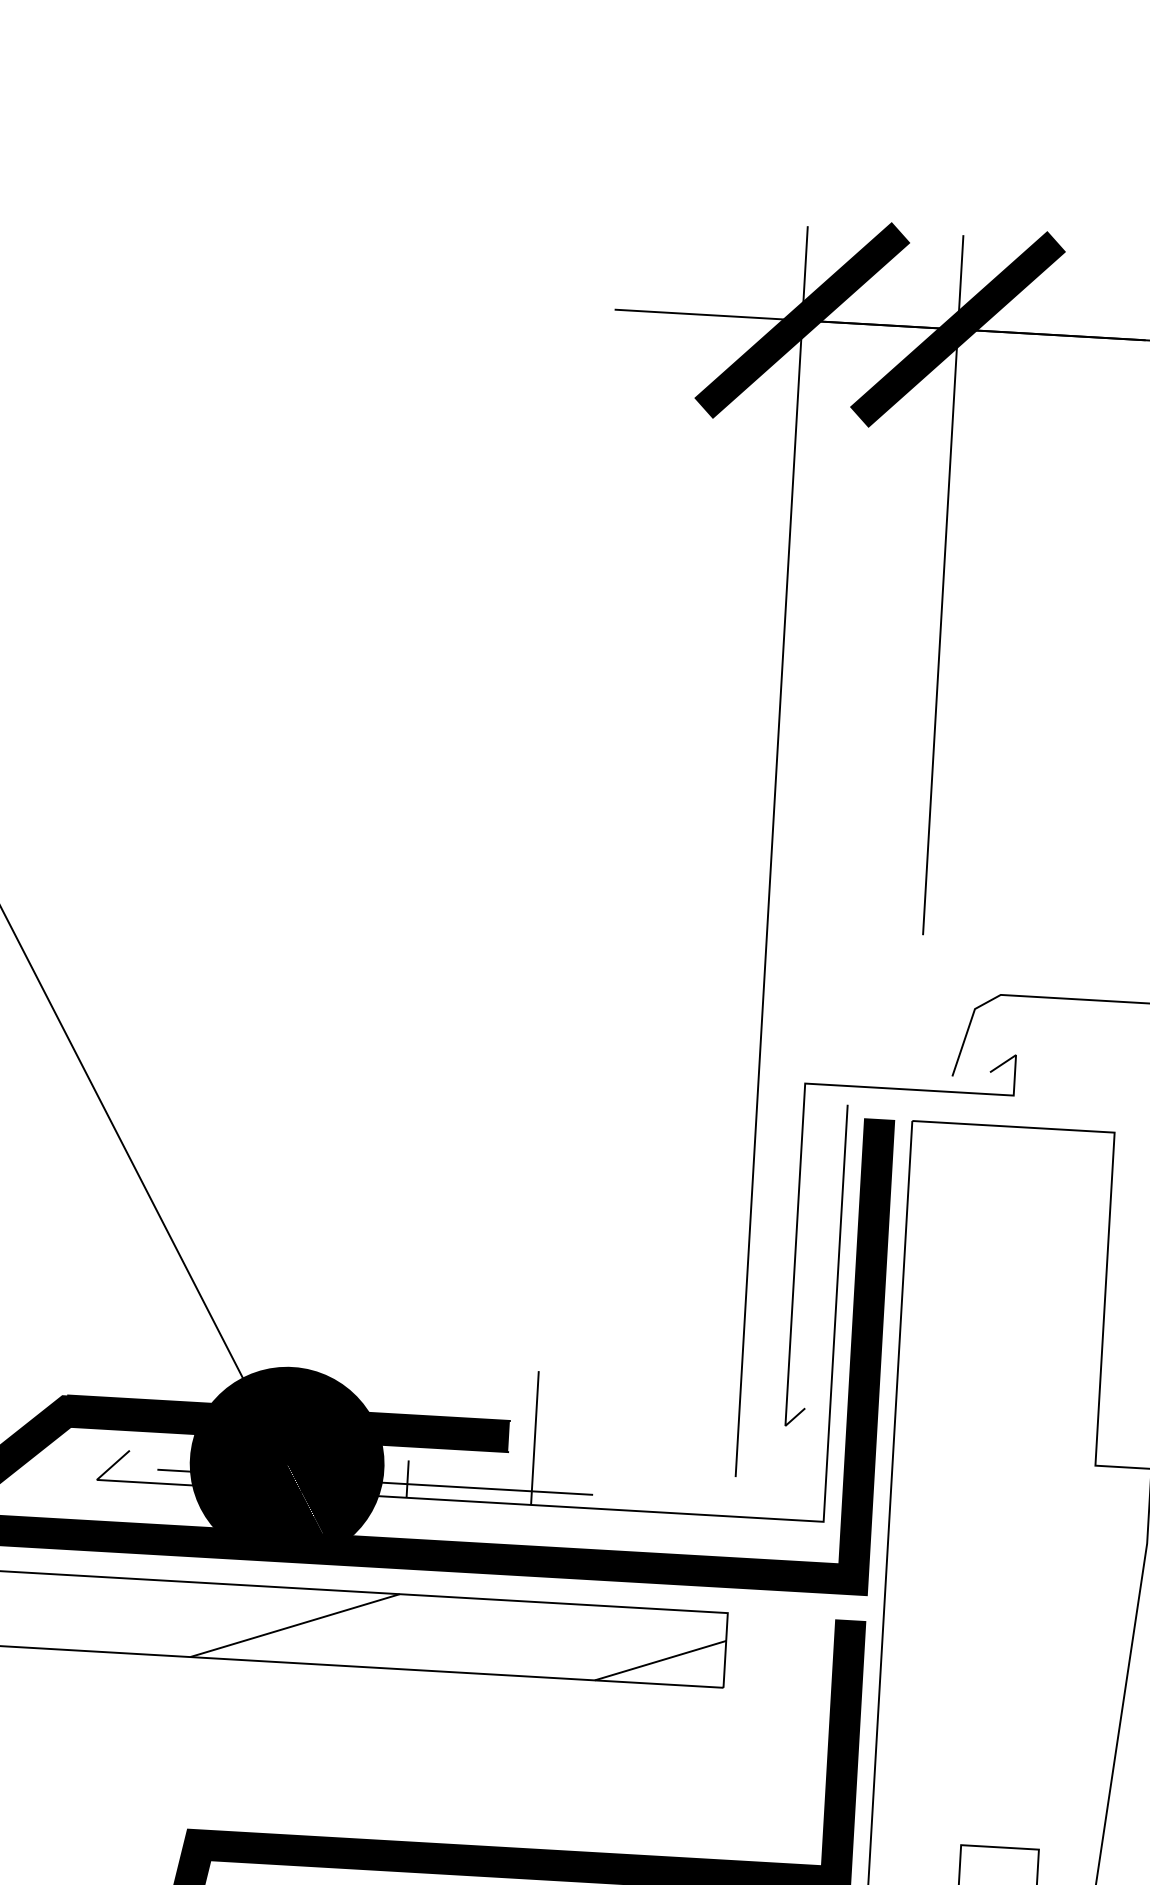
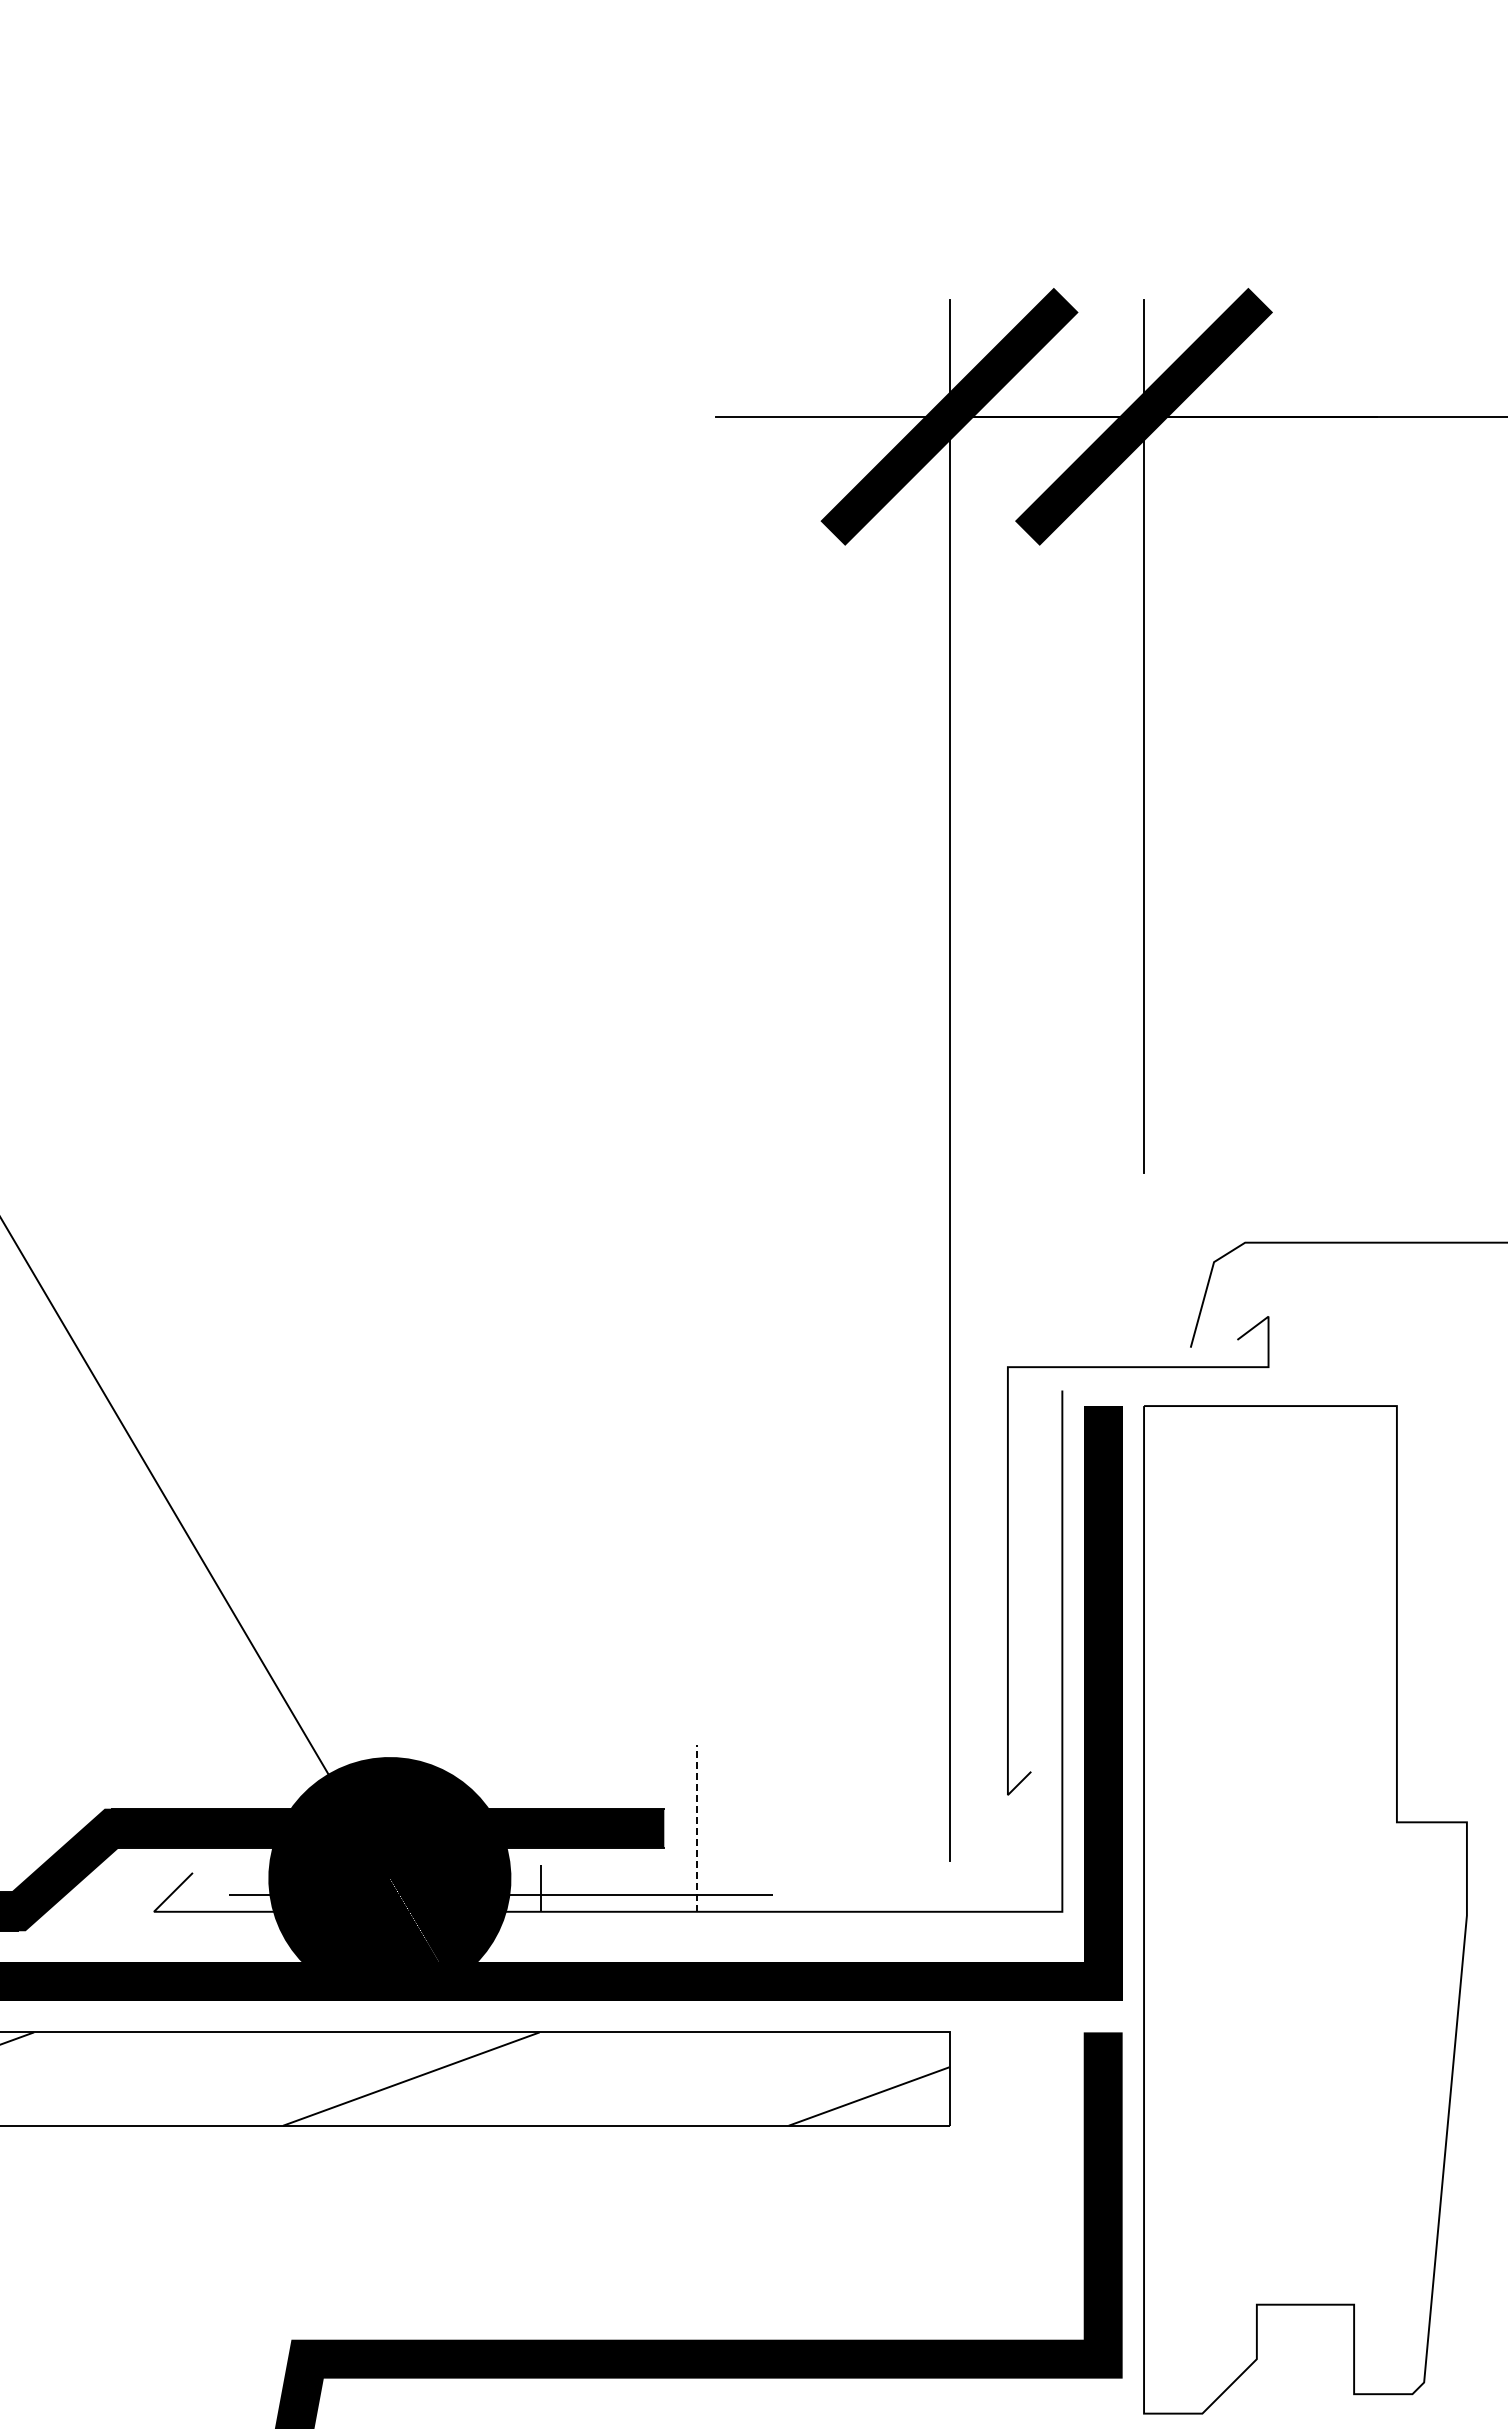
line: (534, 1438) -> (696, 1828), solid -> dashed

